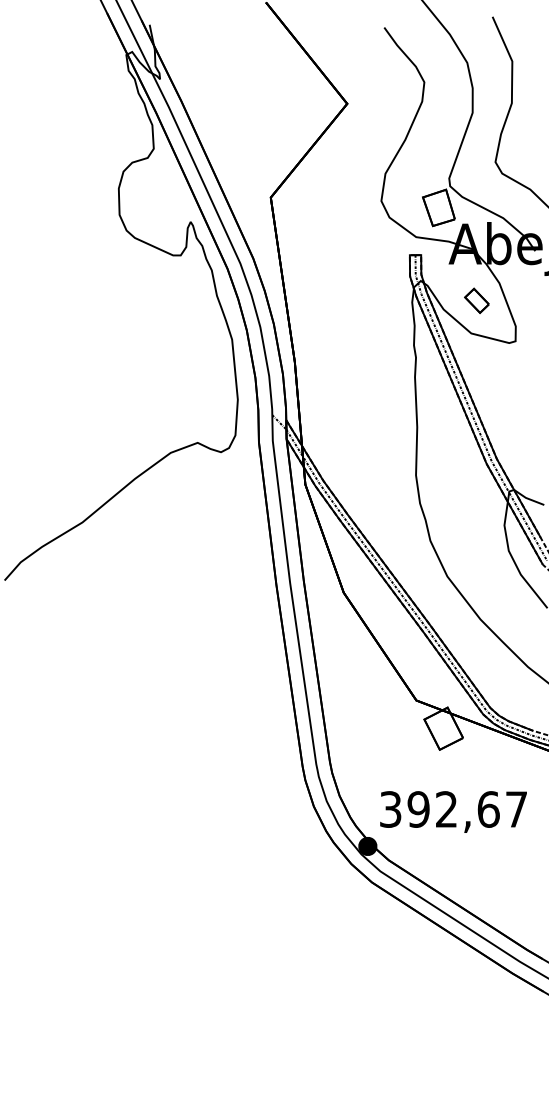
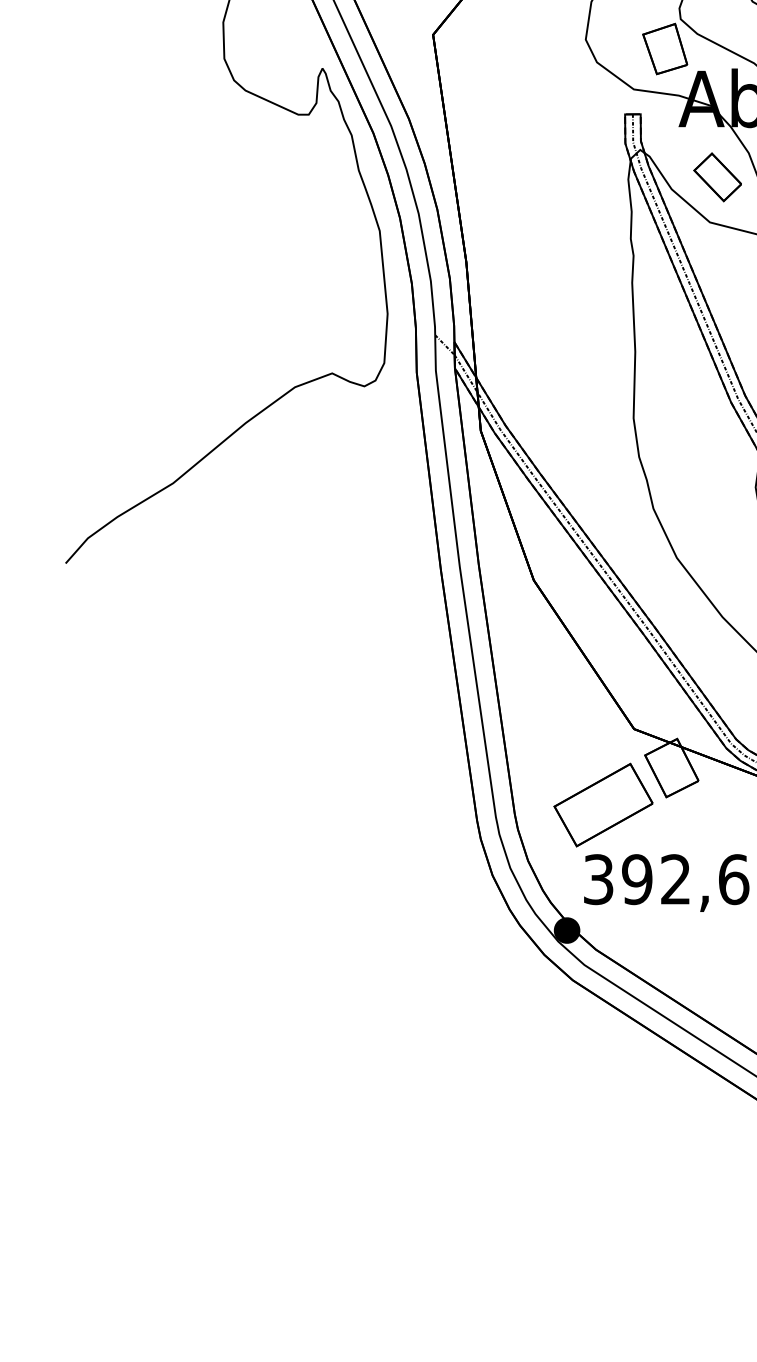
part: (476, 300) -> (717, 176), size x1.43
part: (393, 755) -> (602, 805), added

